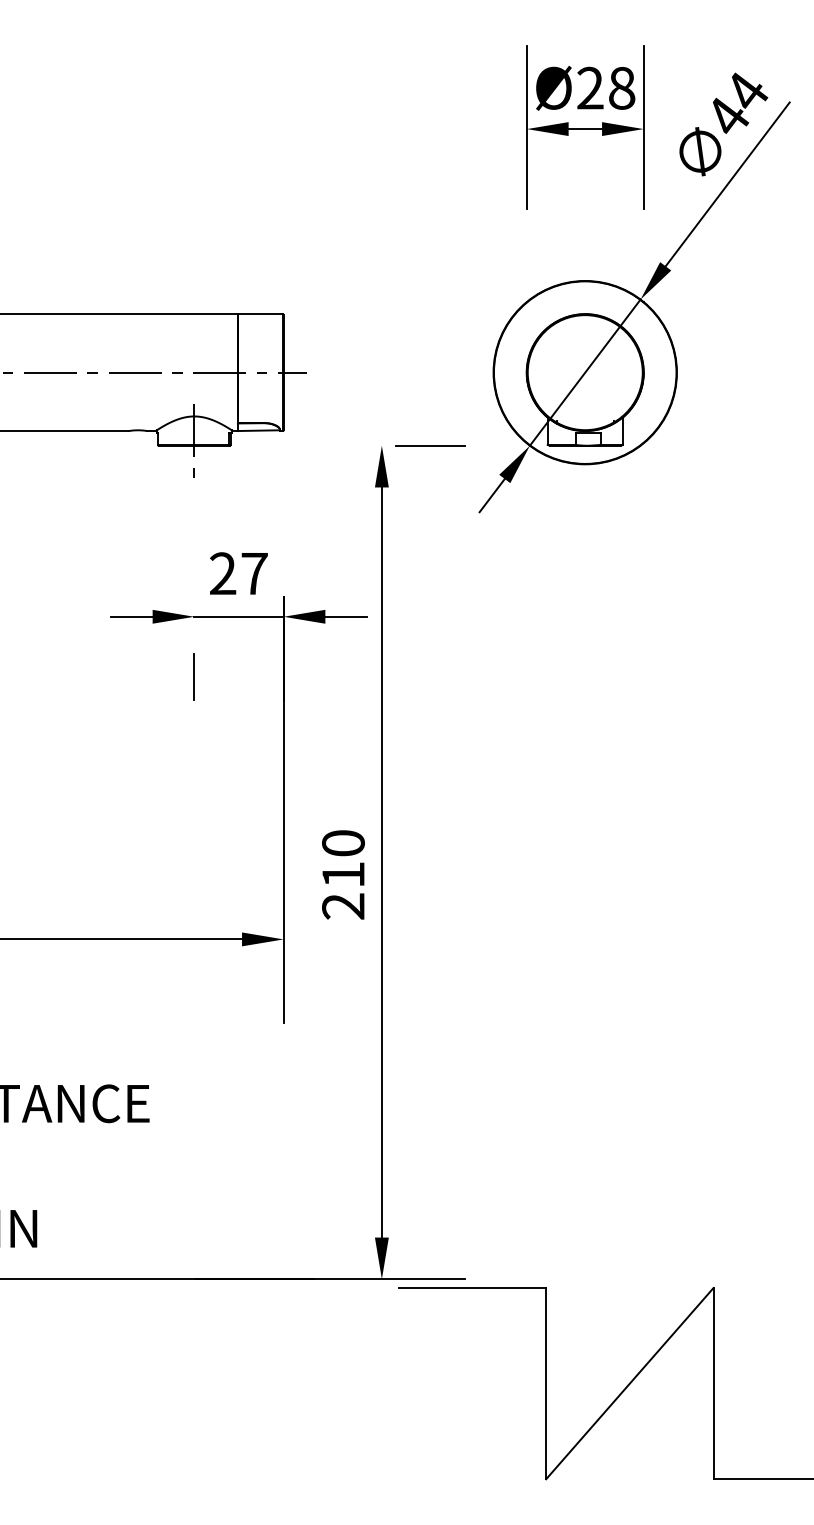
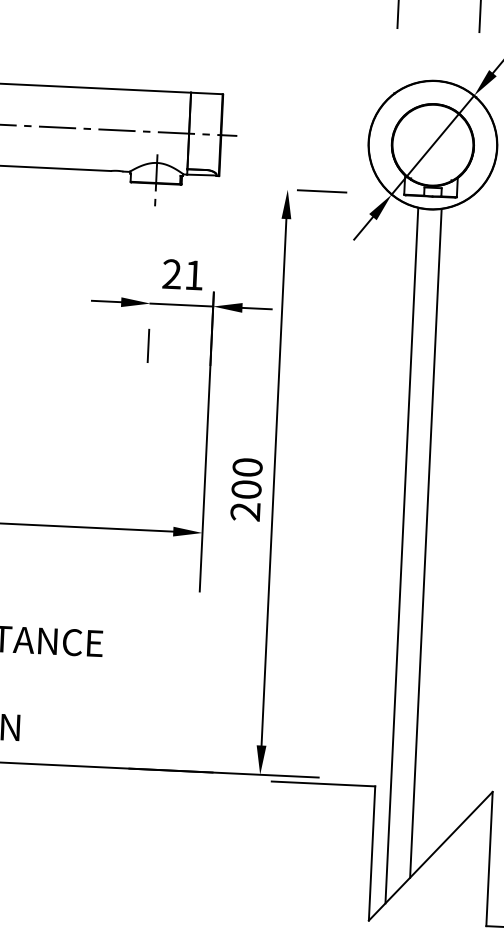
text: (254, 573) -> (194, 275), 27 -> 21
text: (343, 874) -> (246, 489), 210 -> 200
line: (601, 938) -> (425, 542), added
line: (568, 957) -> (401, 555), added

